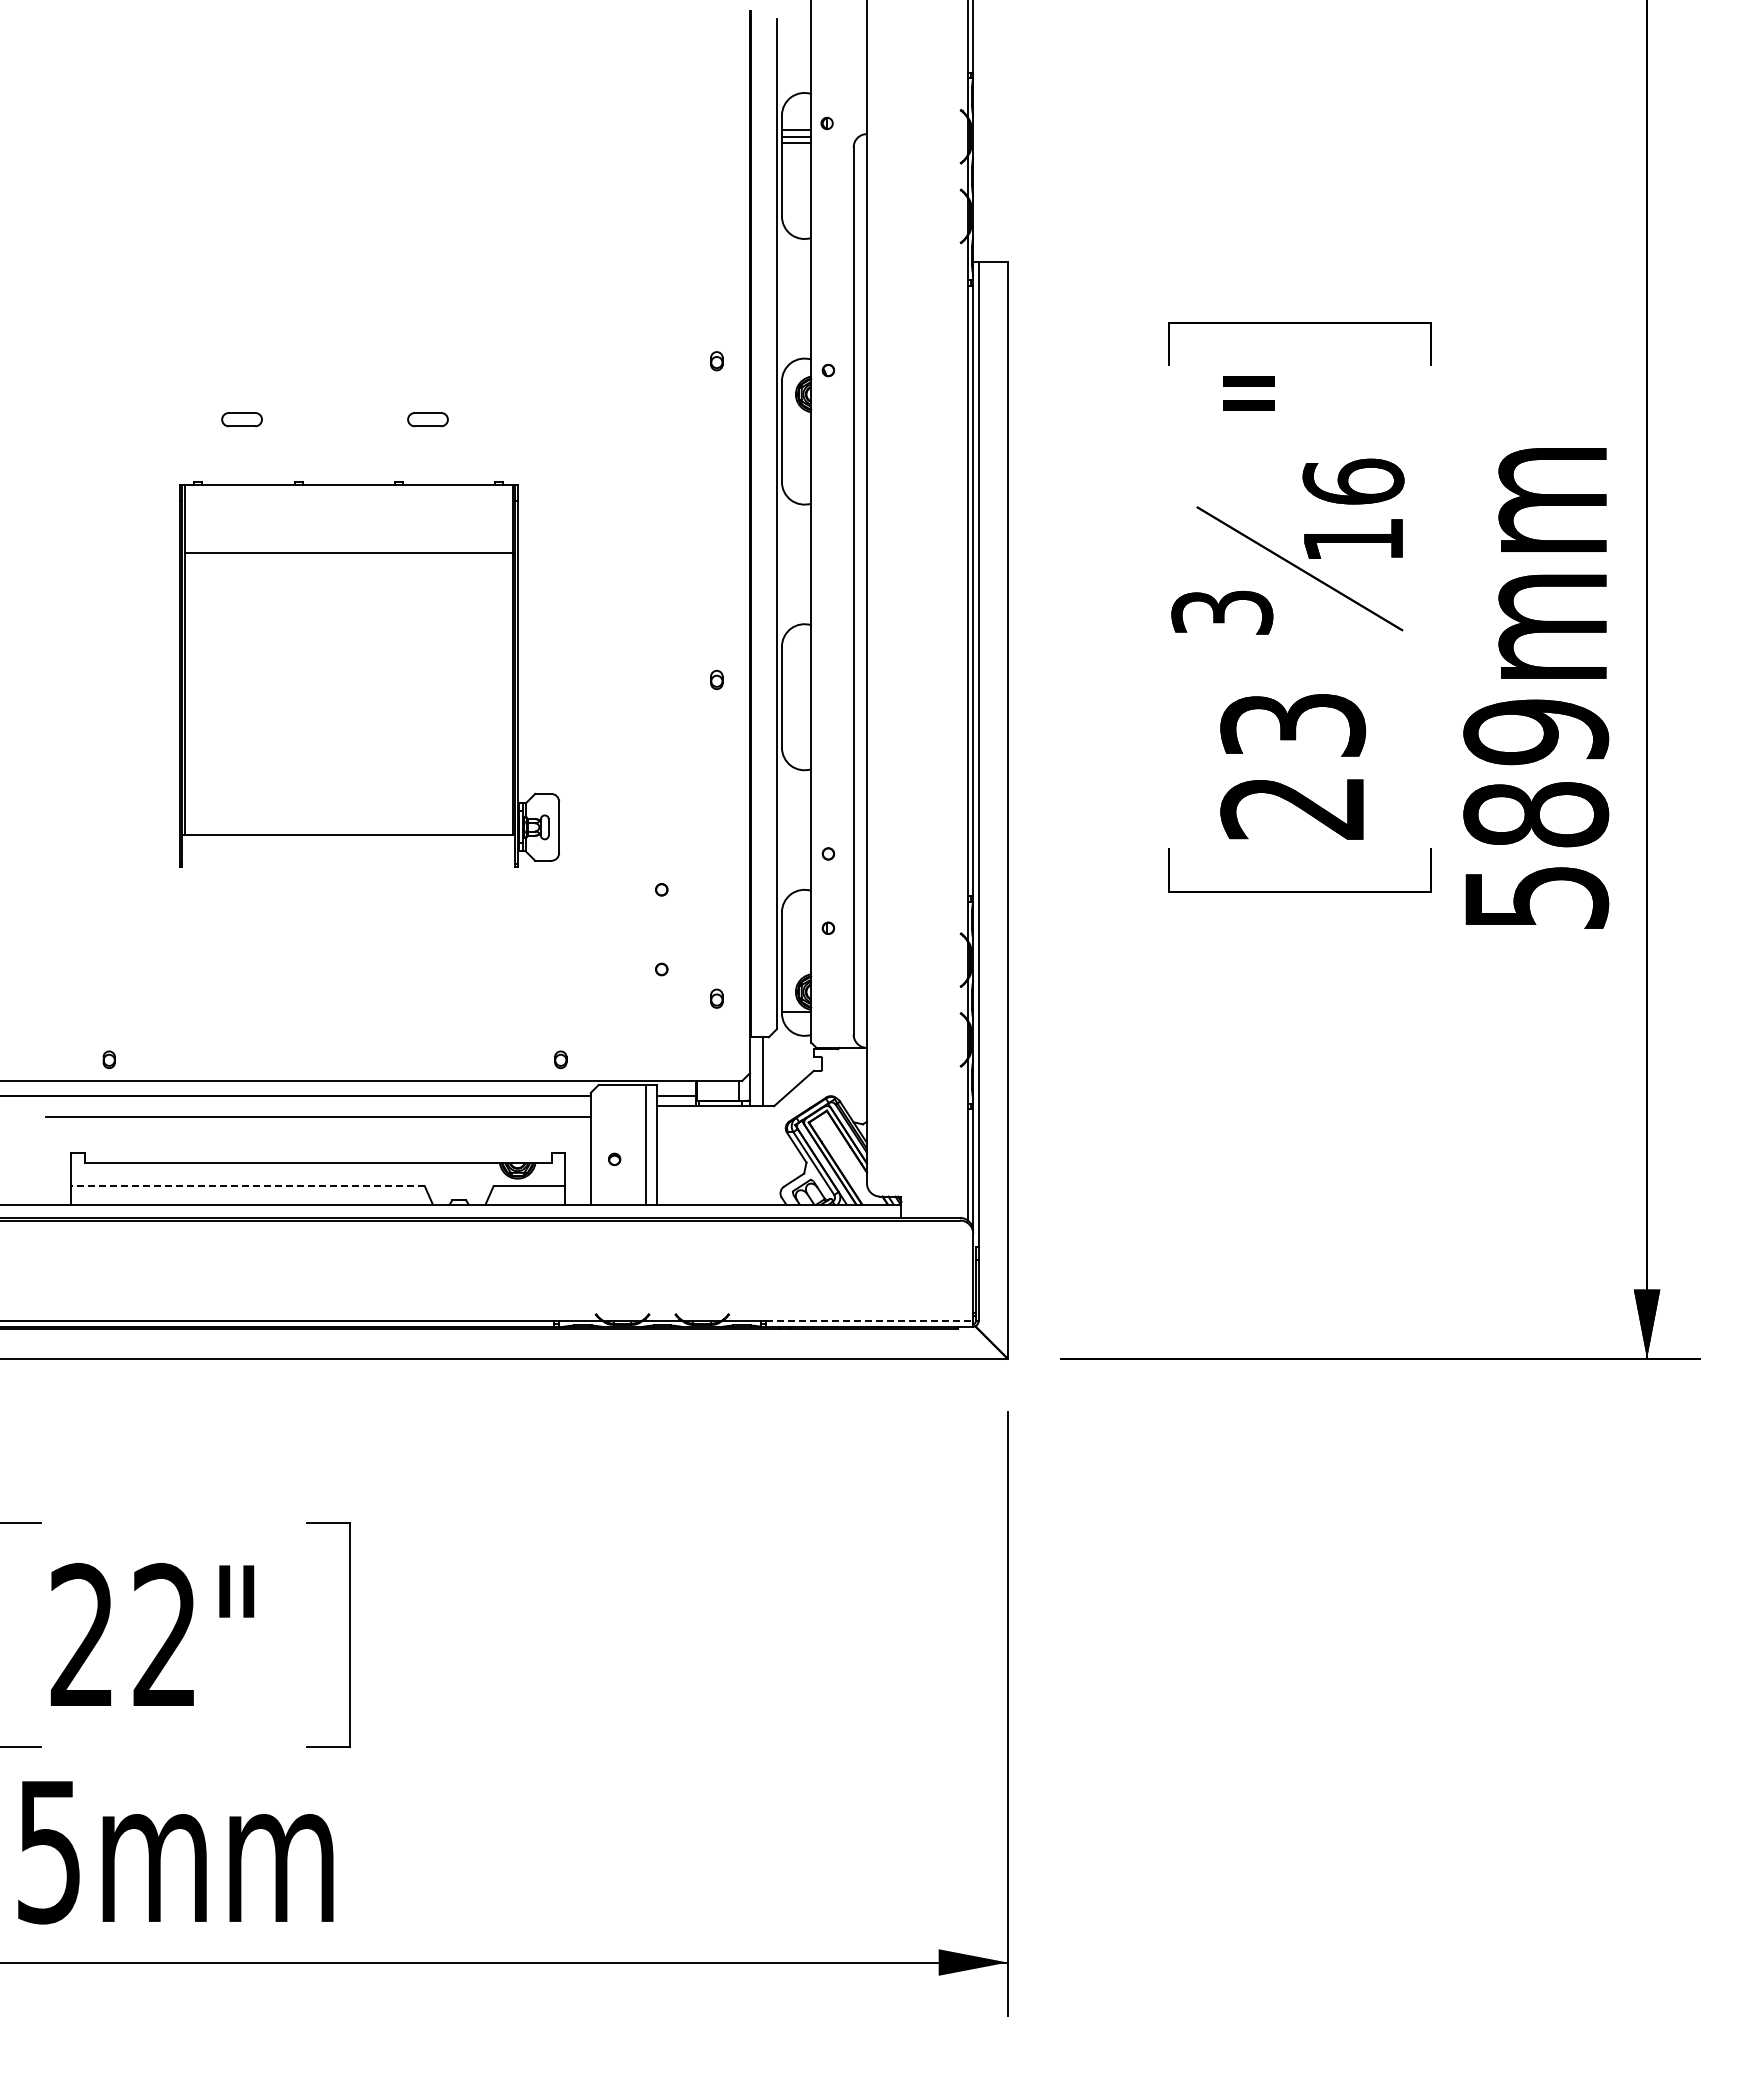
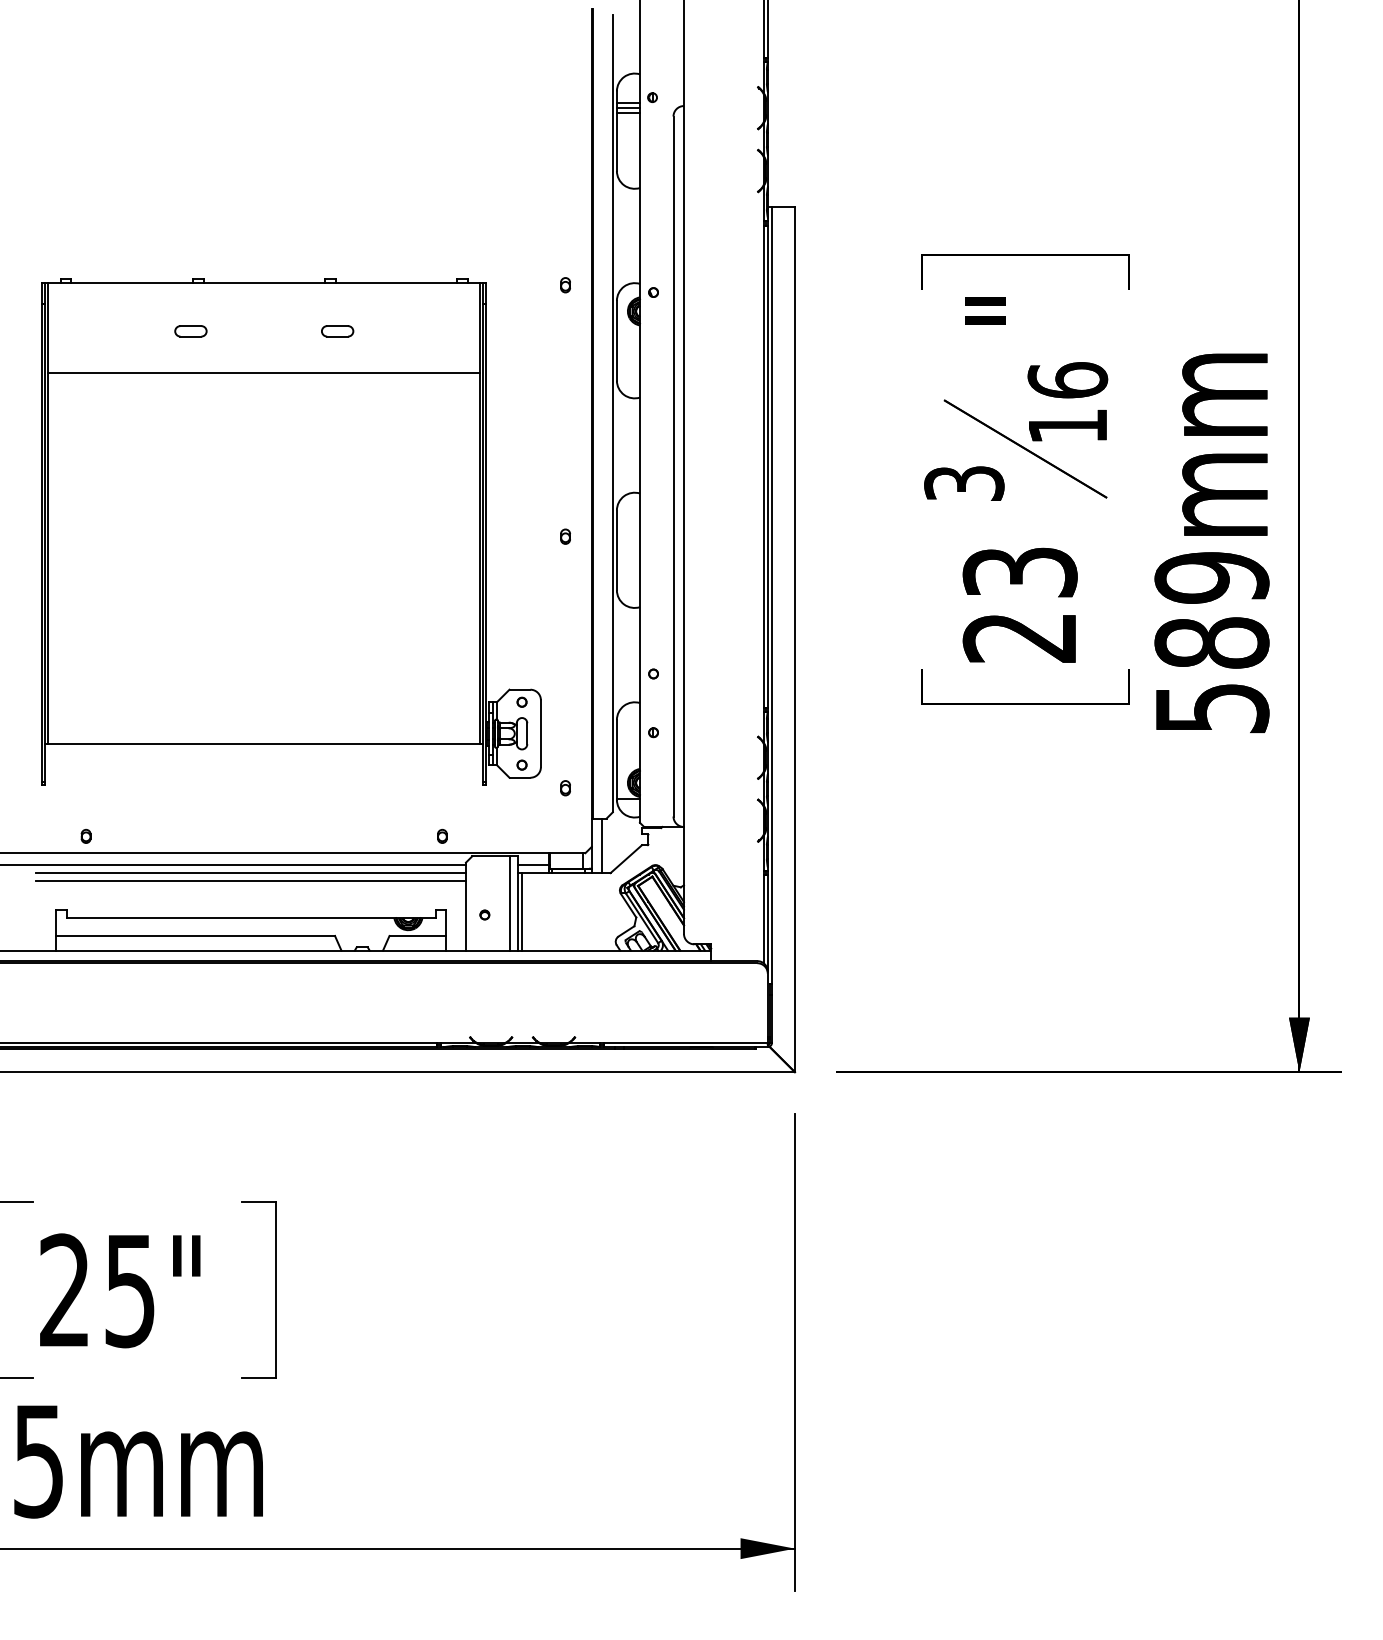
part: (369, 673) -> (291, 531), size x1.67
line: (318, 1106) -> (251, 873), added
line: (661, 1155) -> (521, 911), added
line: (248, 1185) -> (196, 935), dashed -> solid
line: (869, 1321) -> (685, 1042), dashed -> solid
text: (164, 1635) -> (129, 1290), 22" -> 25"

